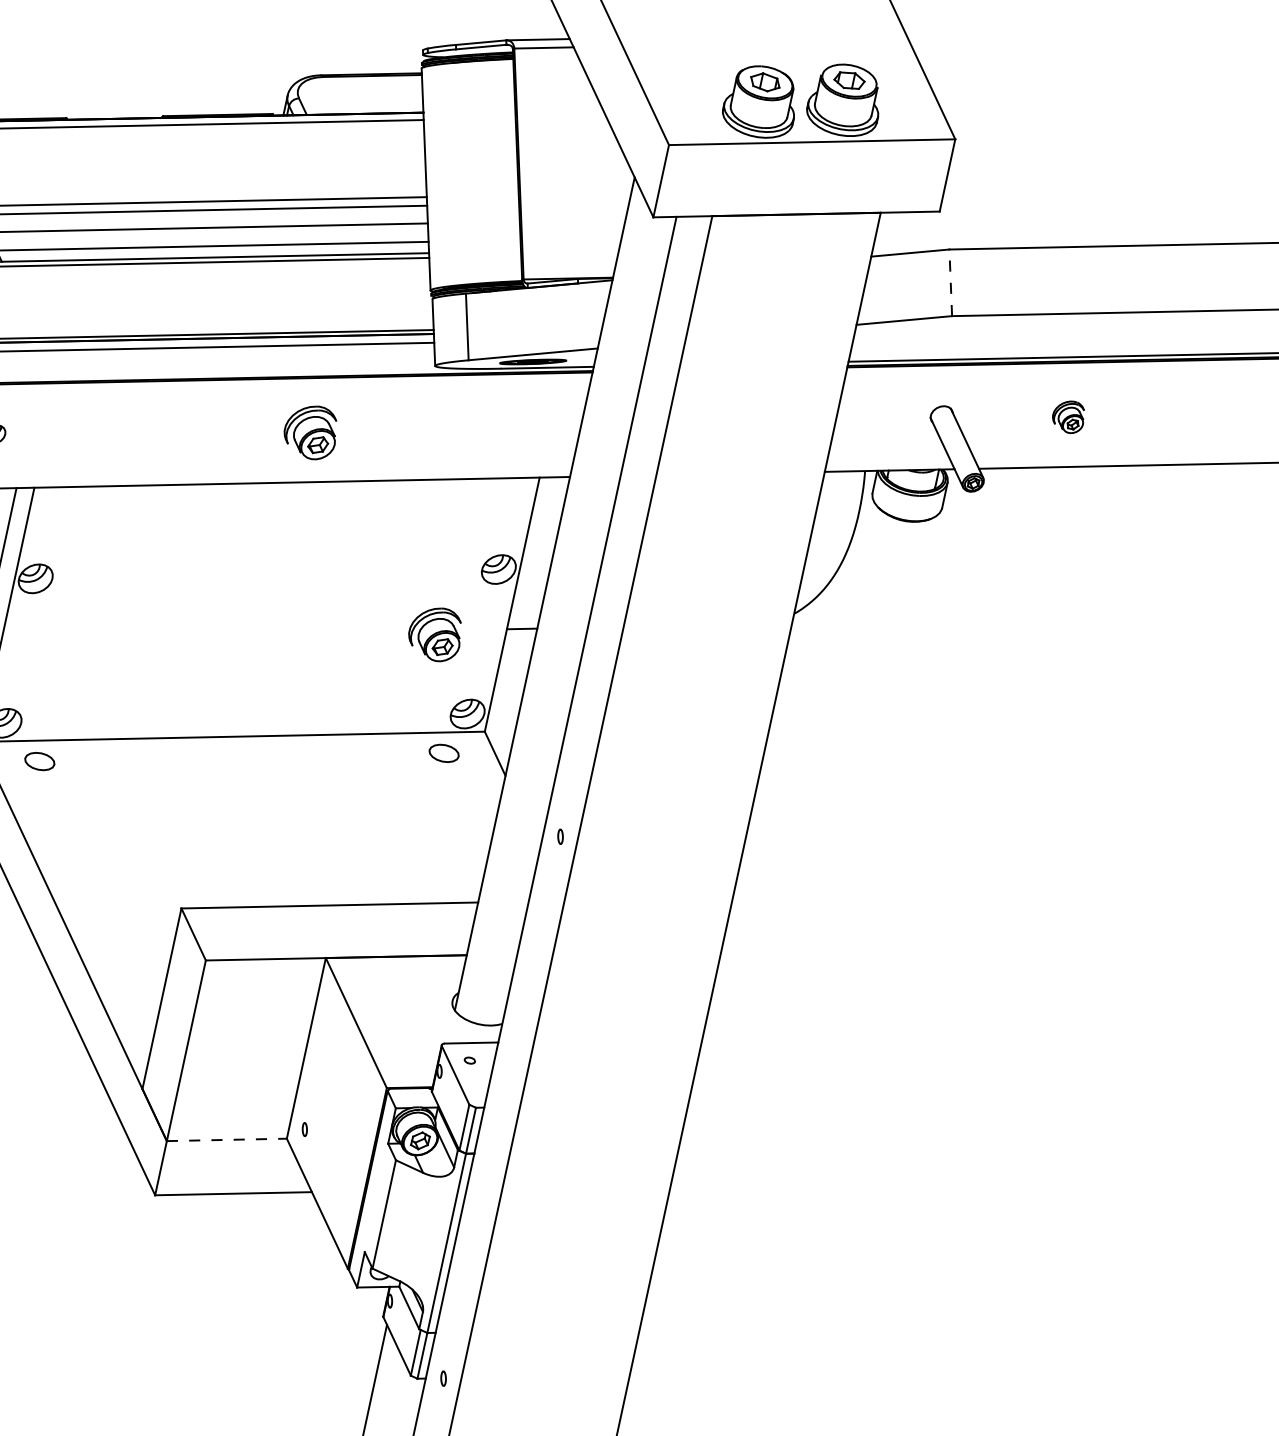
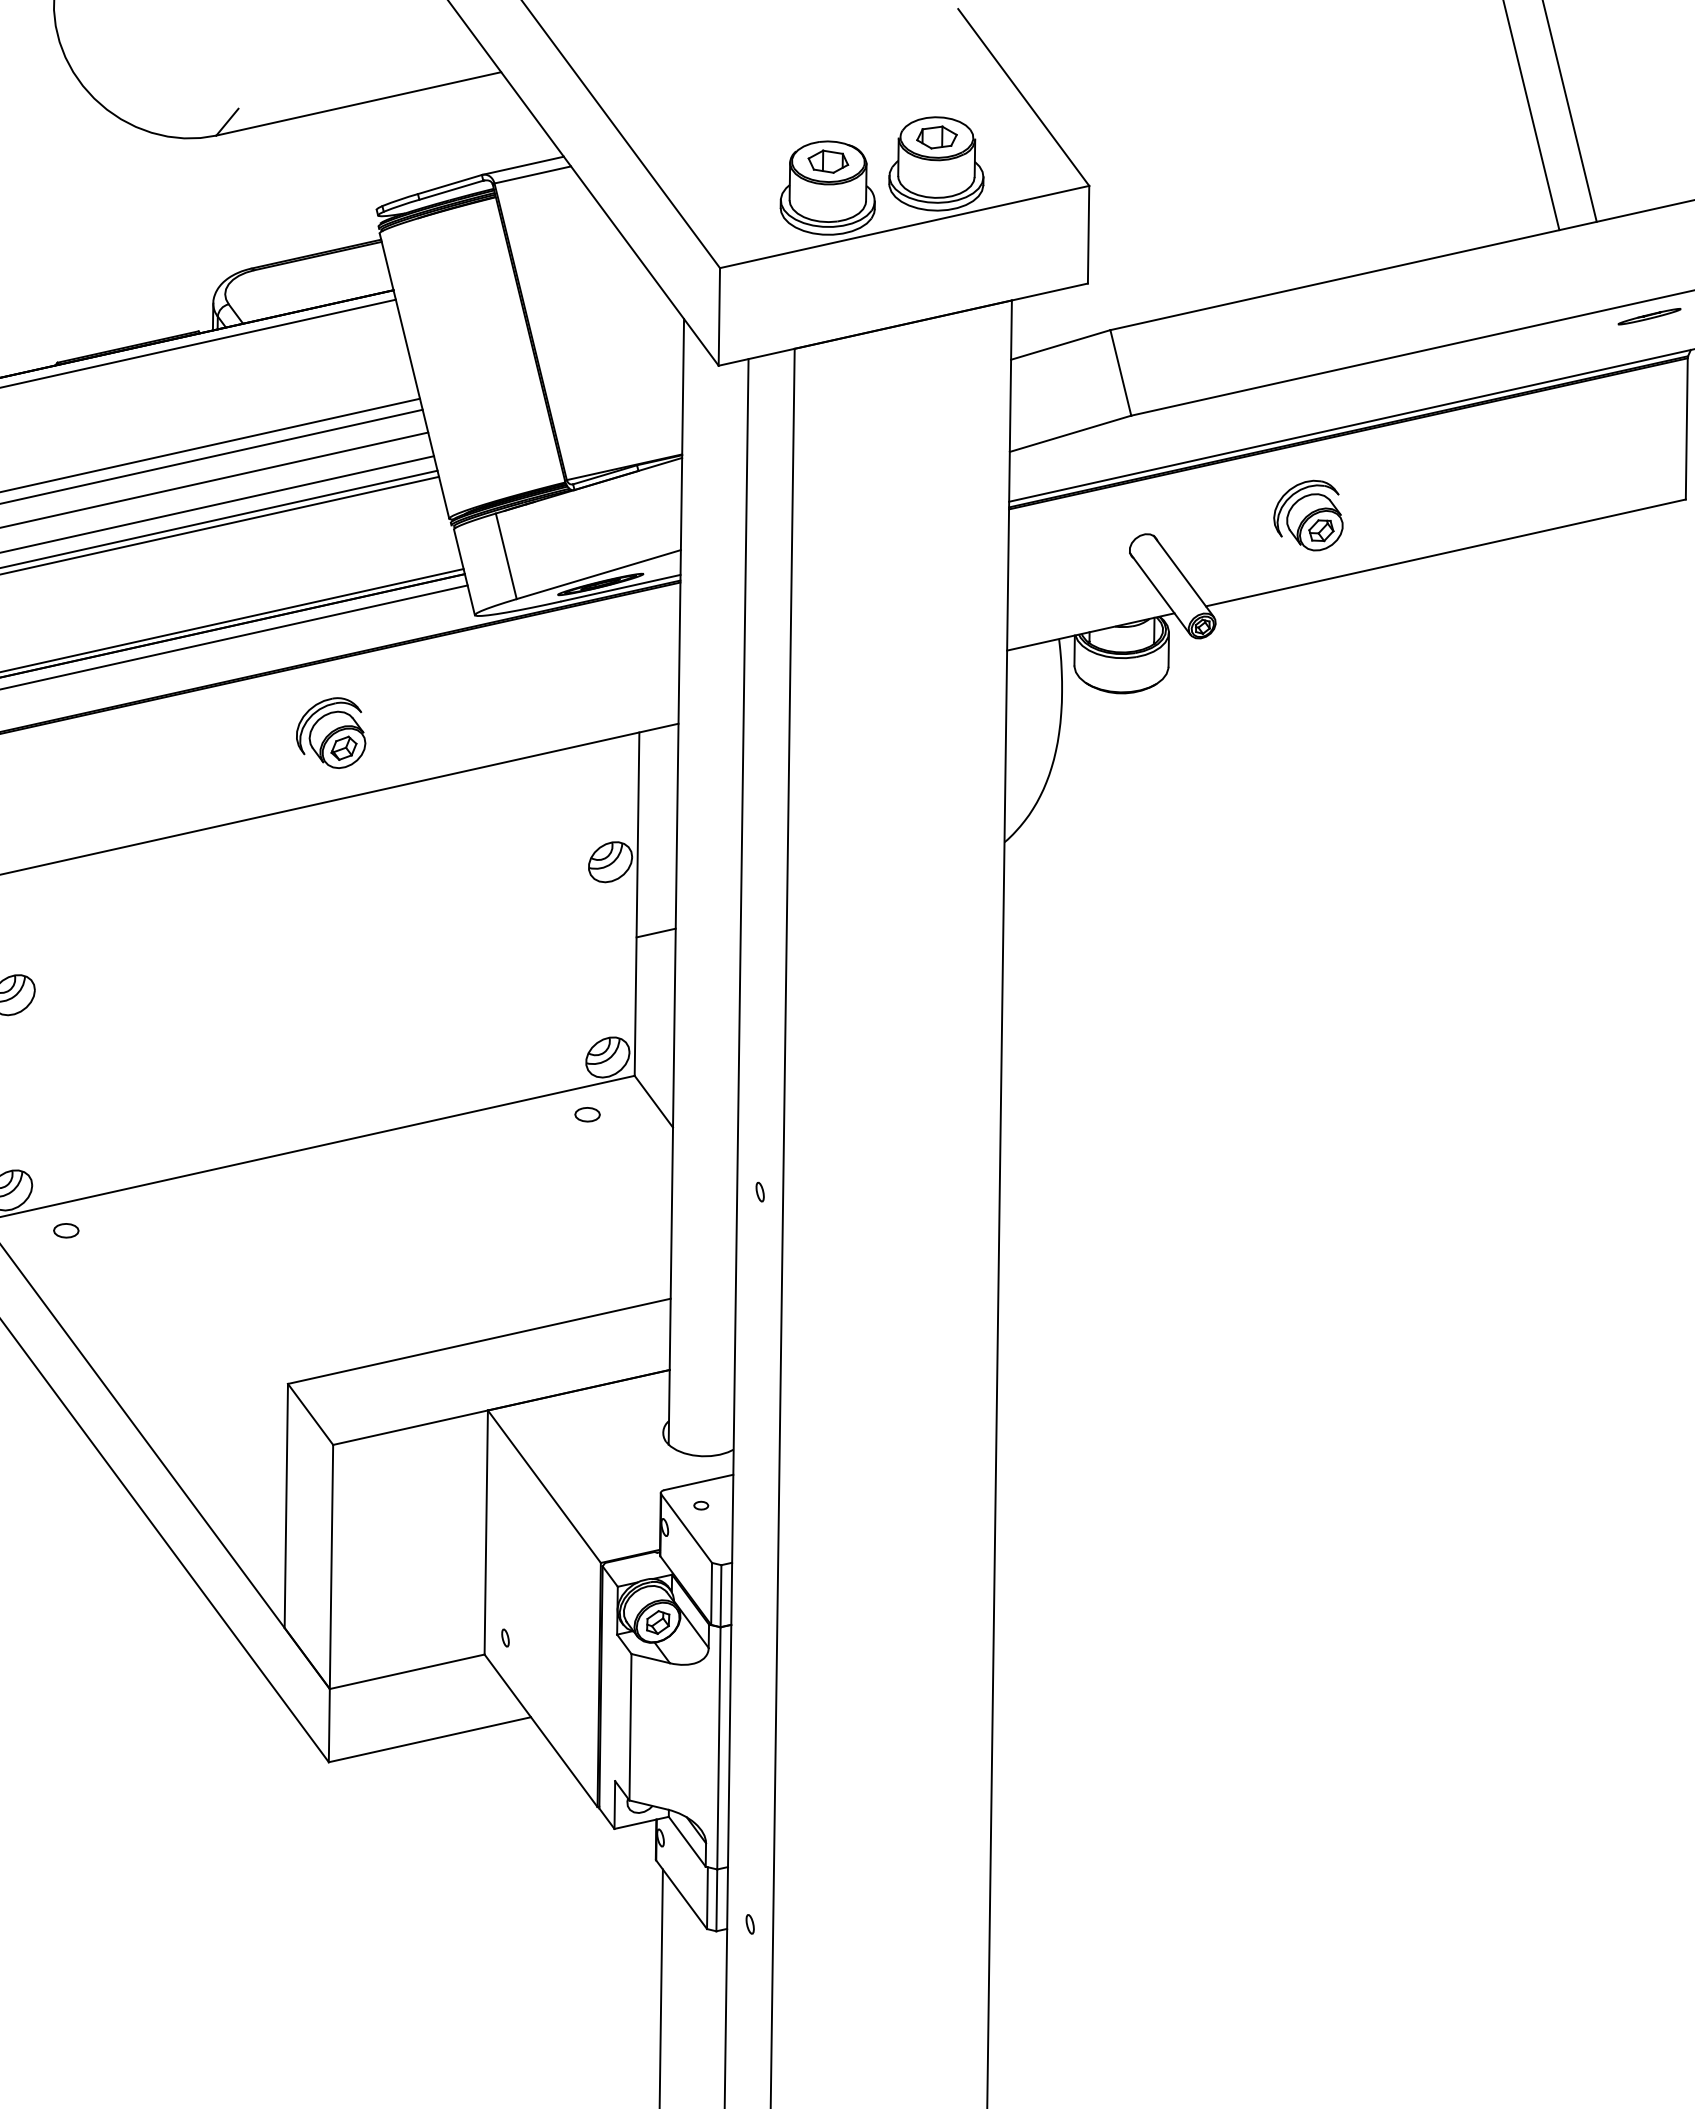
line: (950, 282) -> (1120, 372), dashed -> solid
part: (1068, 416) -> (1308, 515), size x1.67
part: (435, 633) -> (545, 961), removed
part: (444, 753) -> (587, 1114), size x0.62
part: (40, 761) -> (66, 1230), size x0.62
line: (227, 1139) -> (407, 1671), dashed -> solid

